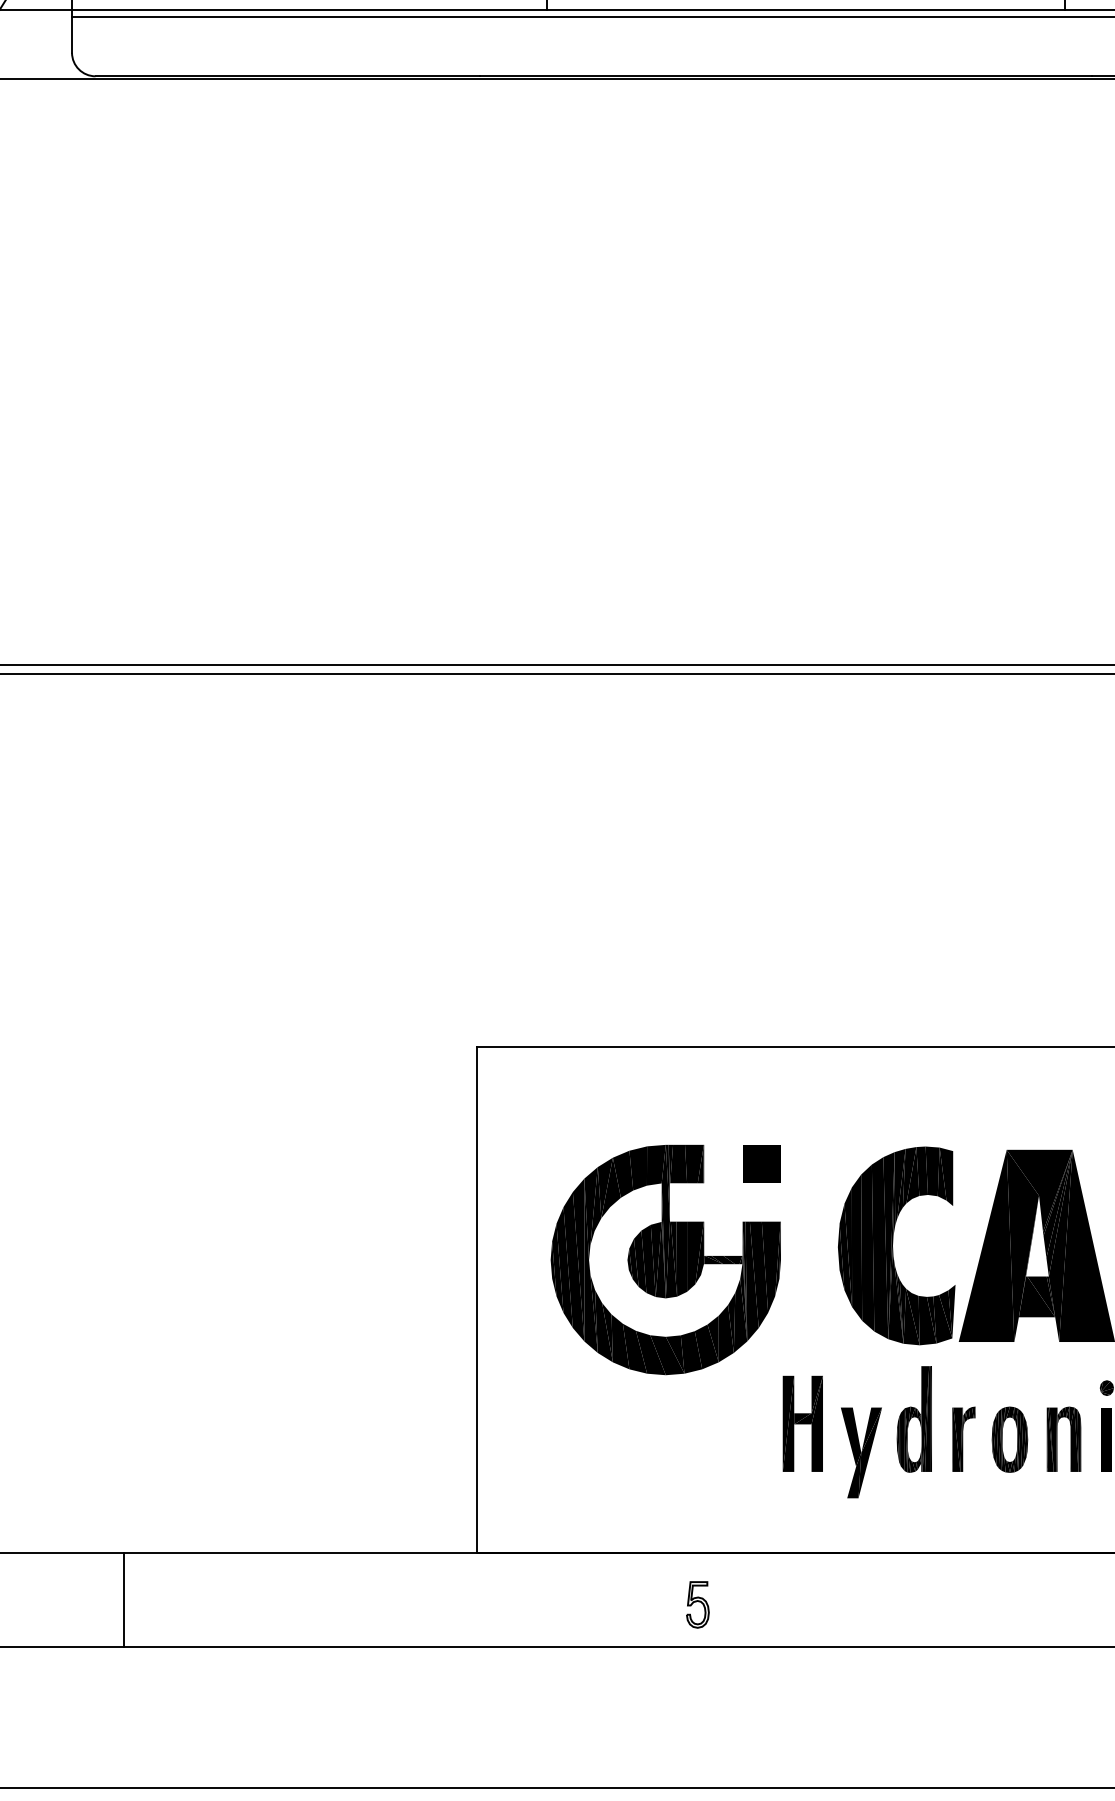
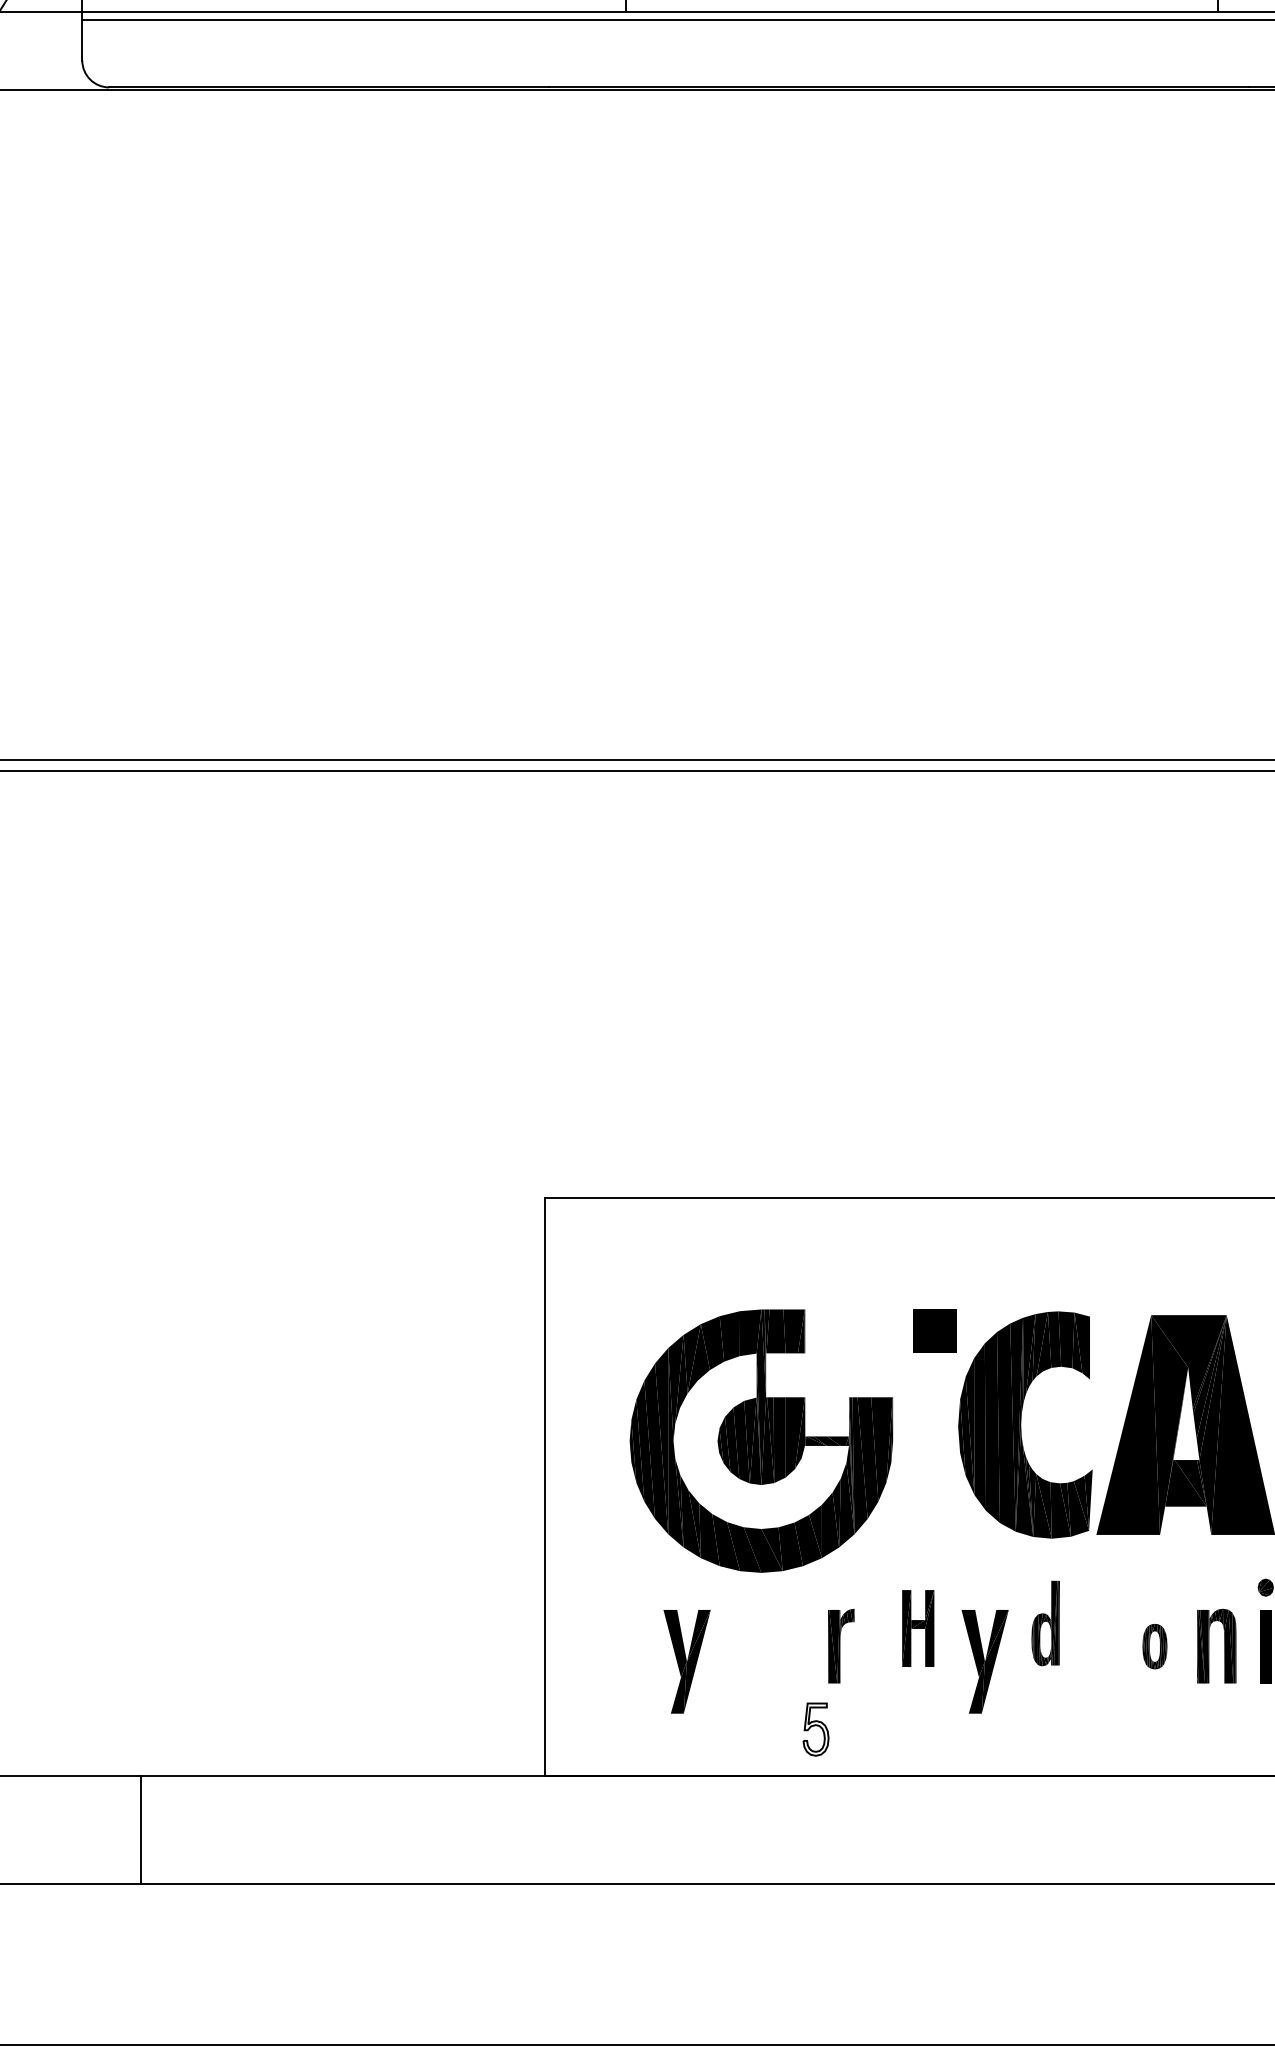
part: (761, 1163) -> (934, 1330), moved
part: (914, 1419) -> (1045, 1623), size x0.7
part: (803, 1423) -> (918, 1628), size x0.7
part: (964, 1438) -> (841, 1645), moved
part: (1009, 1439) -> (1154, 1646), size x0.6
part: (600, 1452) -> (686, 1661), added
part: (697, 1604) -> (815, 1729), moved

